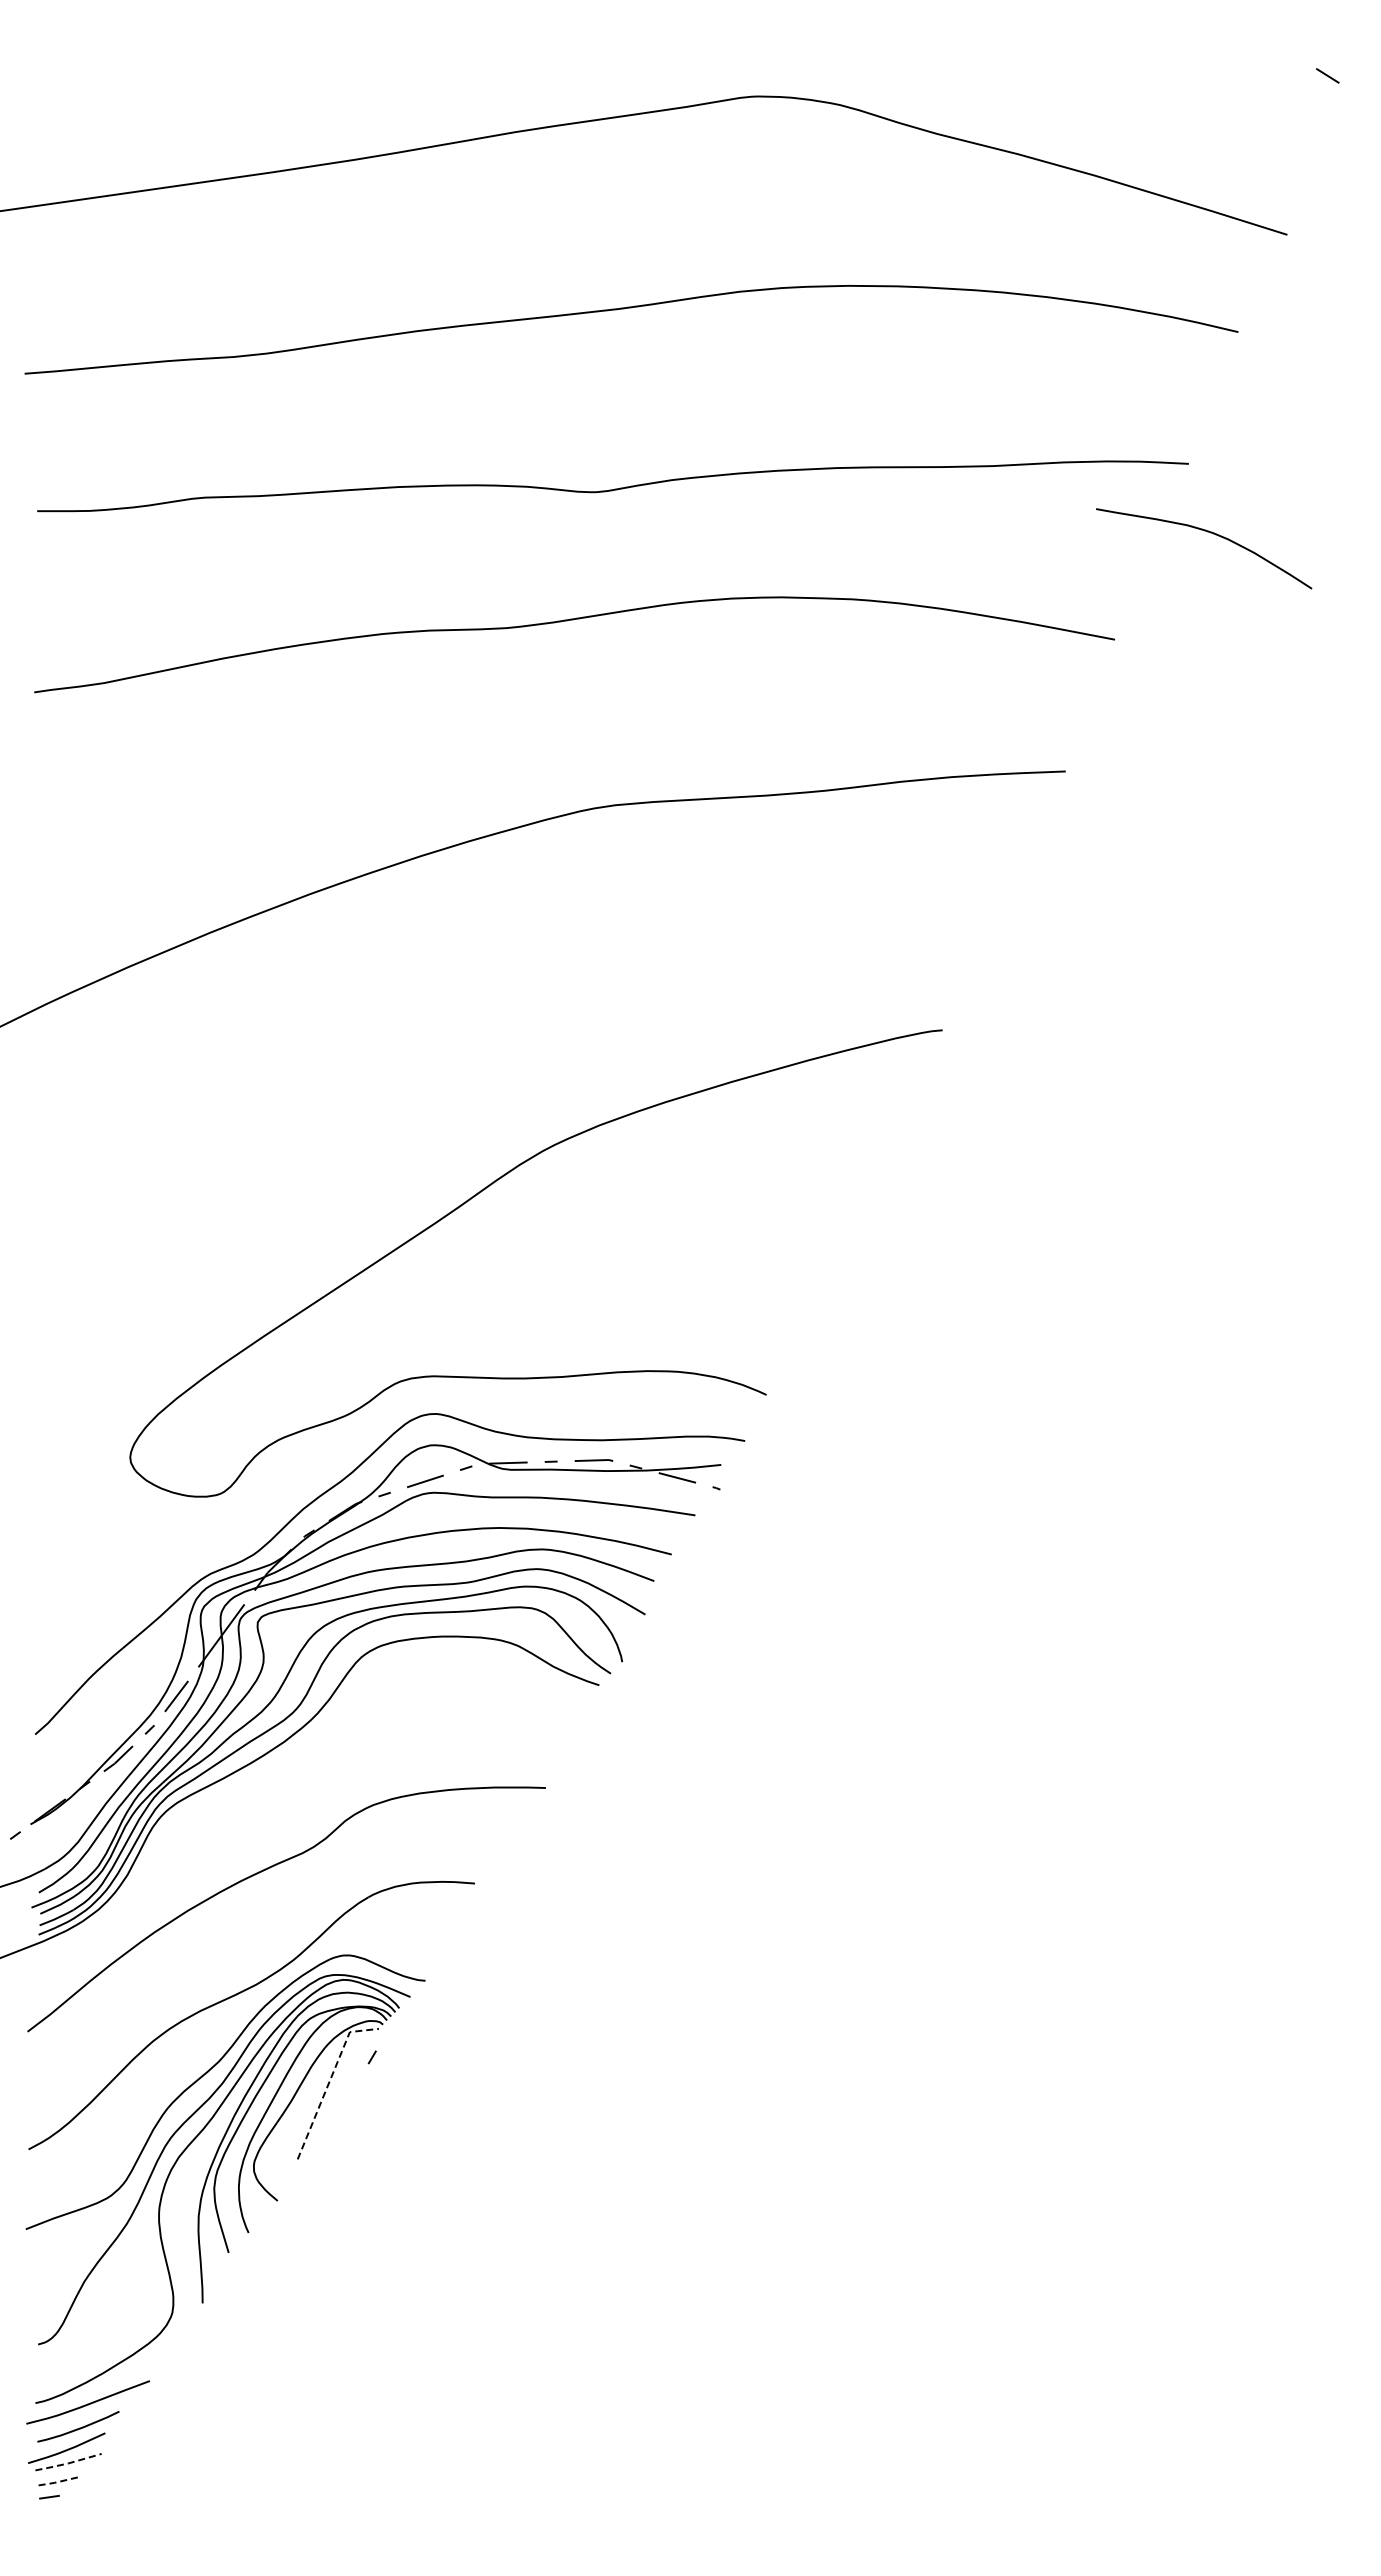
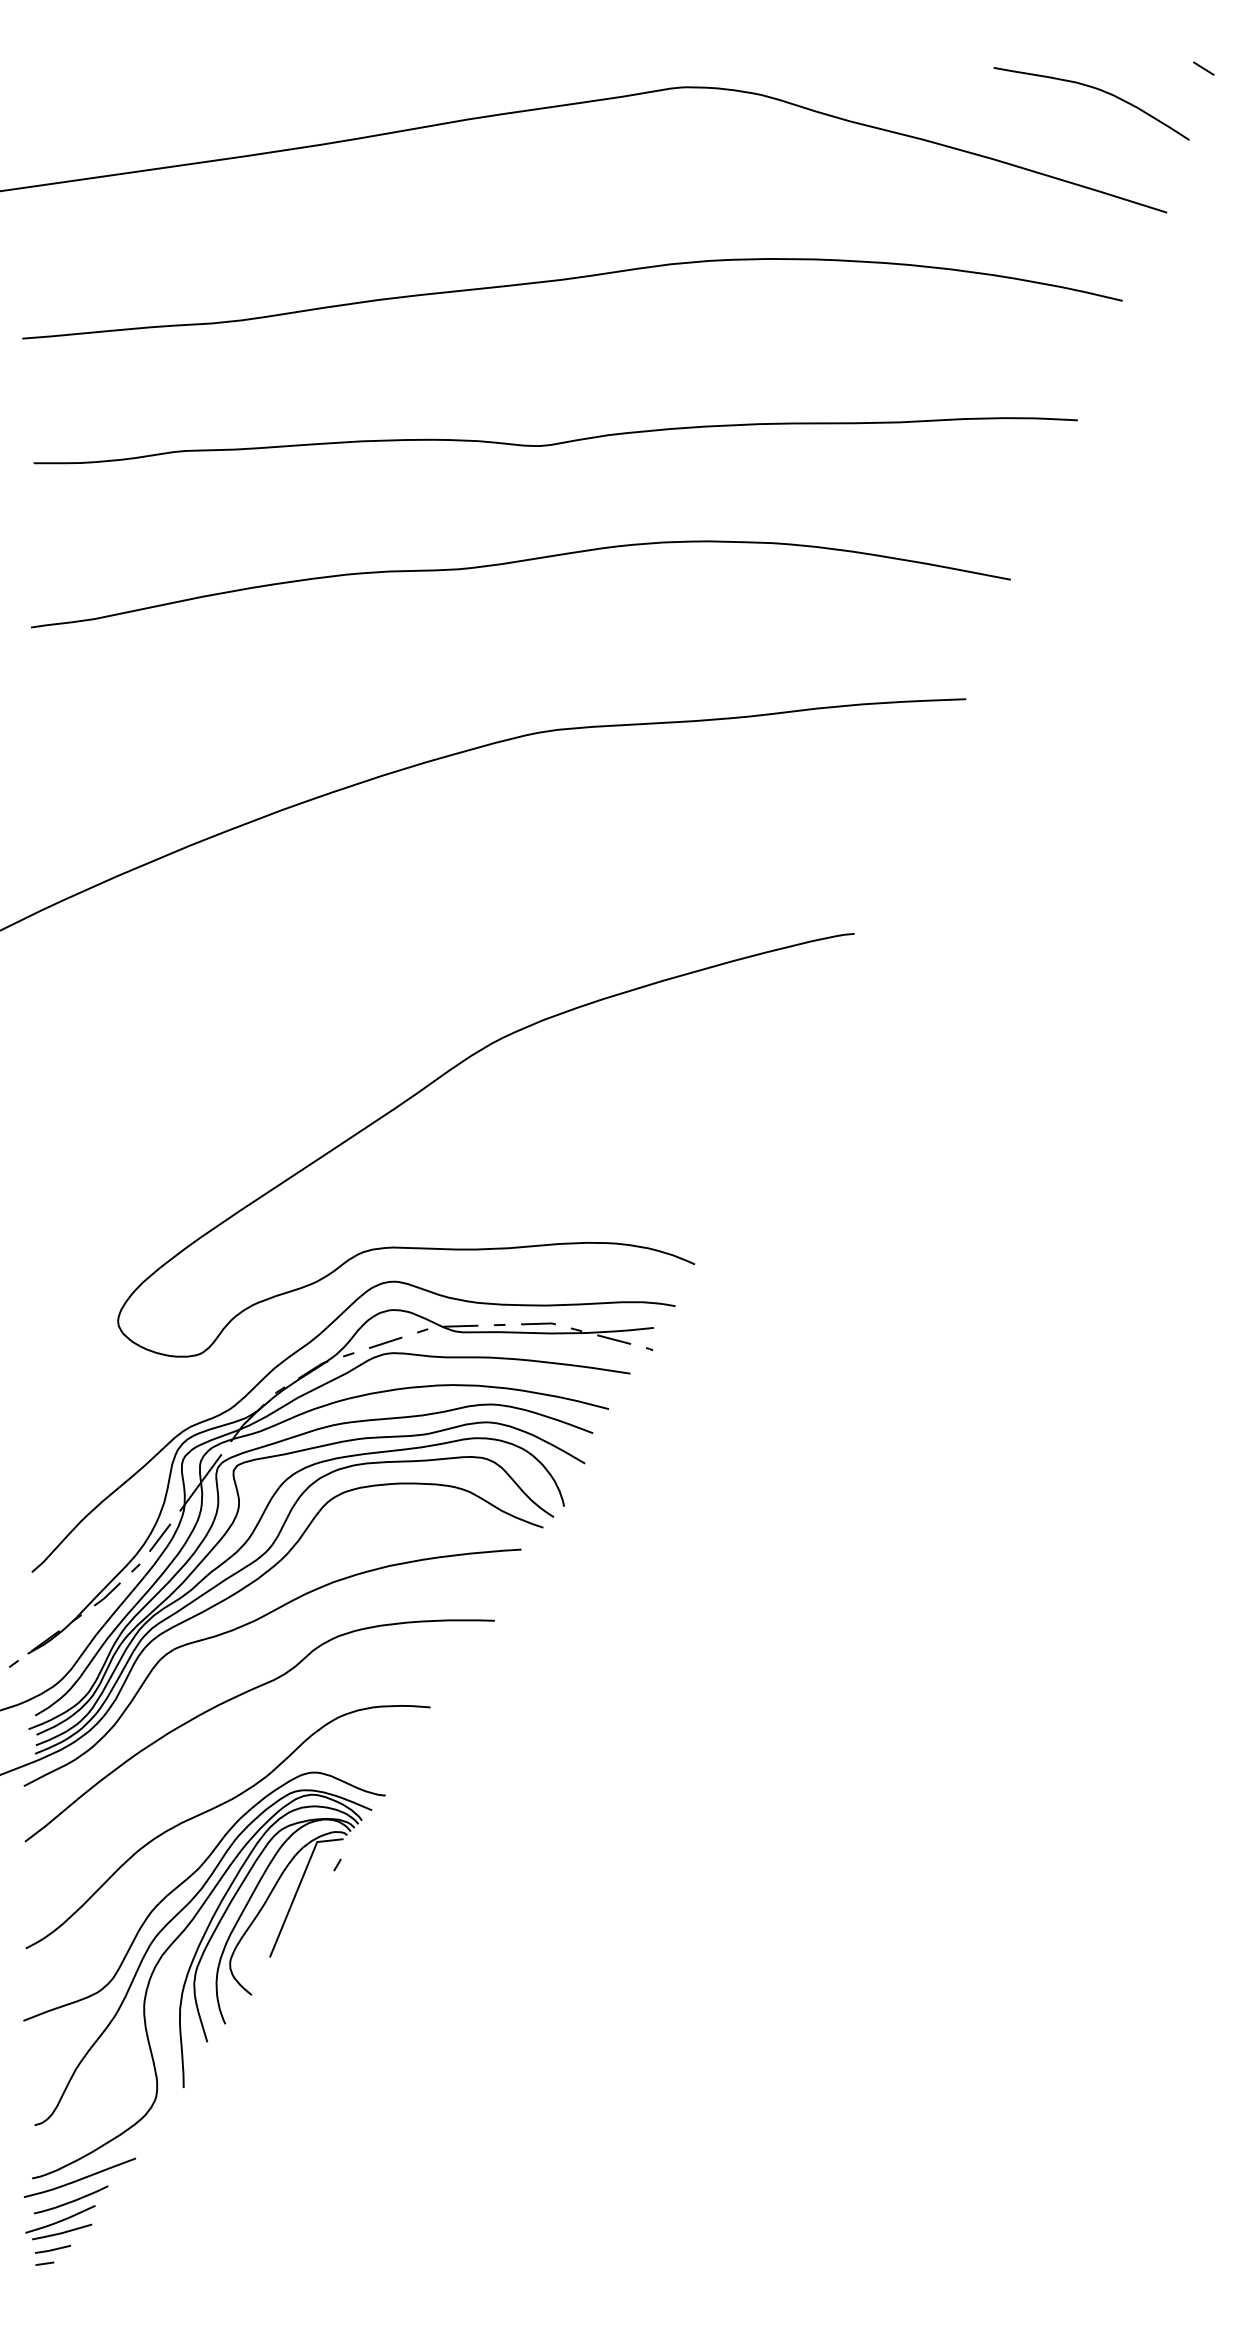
curve: (1210, 533) -> (1097, 90), moved
part: (278, 1790) -> (252, 1623), added
line: (329, 2080) -> (298, 1885), dashed -> solid
line: (68, 2463) -> (62, 2233), dashed -> solid
line: (58, 2482) -> (53, 2250), dashed -> solid

